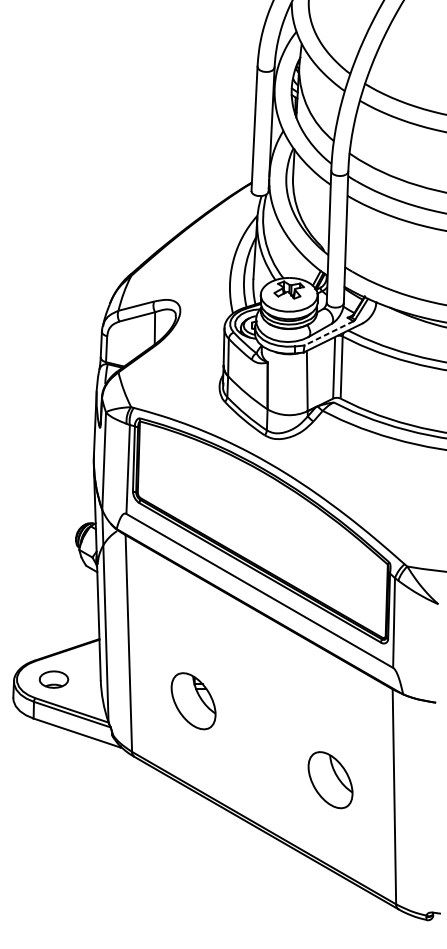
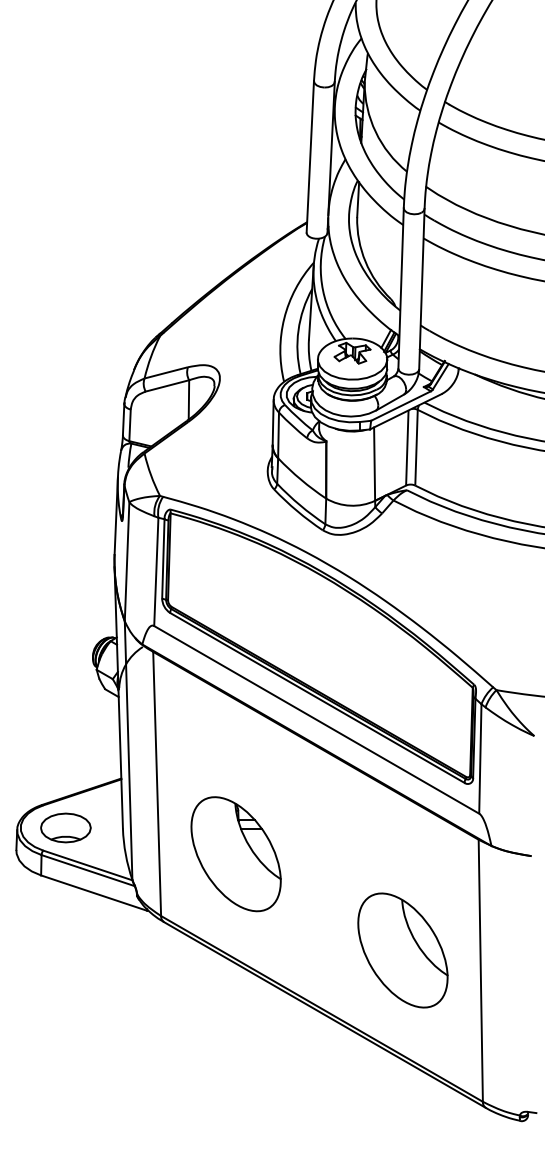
line: (328, 333) -> (400, 406), dashed -> solid
part: (53, 679) -> (65, 827), size x1.43
part: (193, 701) -> (235, 854), size x1.67
part: (330, 780) -> (402, 950), size x1.67

